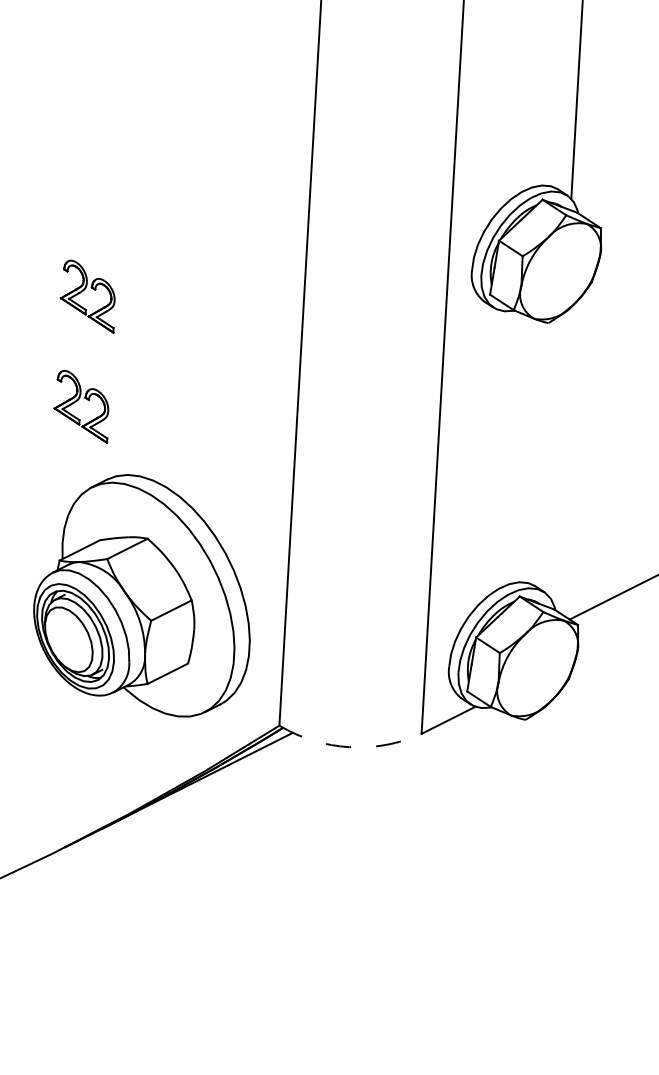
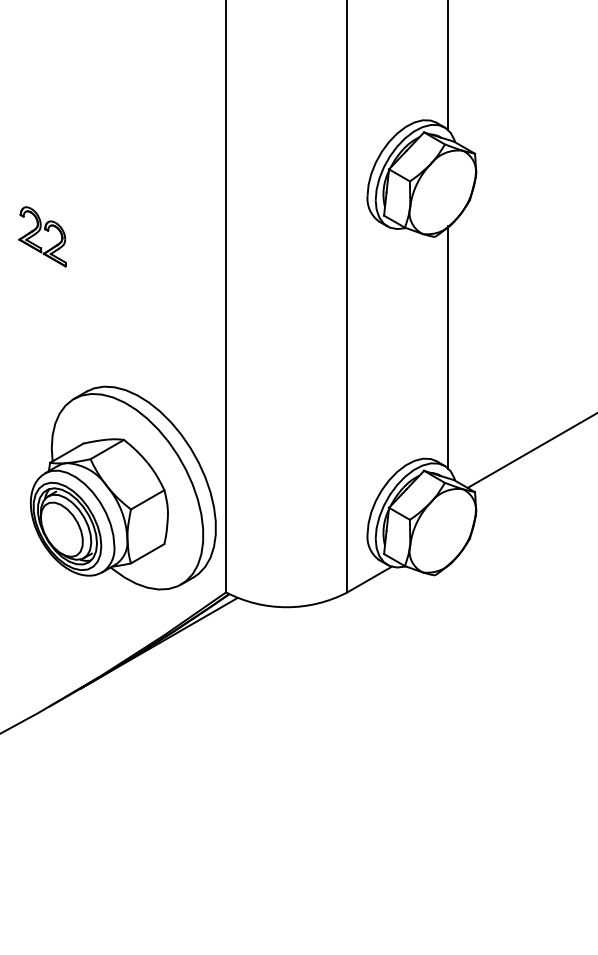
part: (81, 406) -> (42, 330), removed
line: (556, 453) -> (448, 347), added
part: (142, 594) -> (122, 487), moved
arc: (349, 747) -> (286, 607), dashed -> solid

